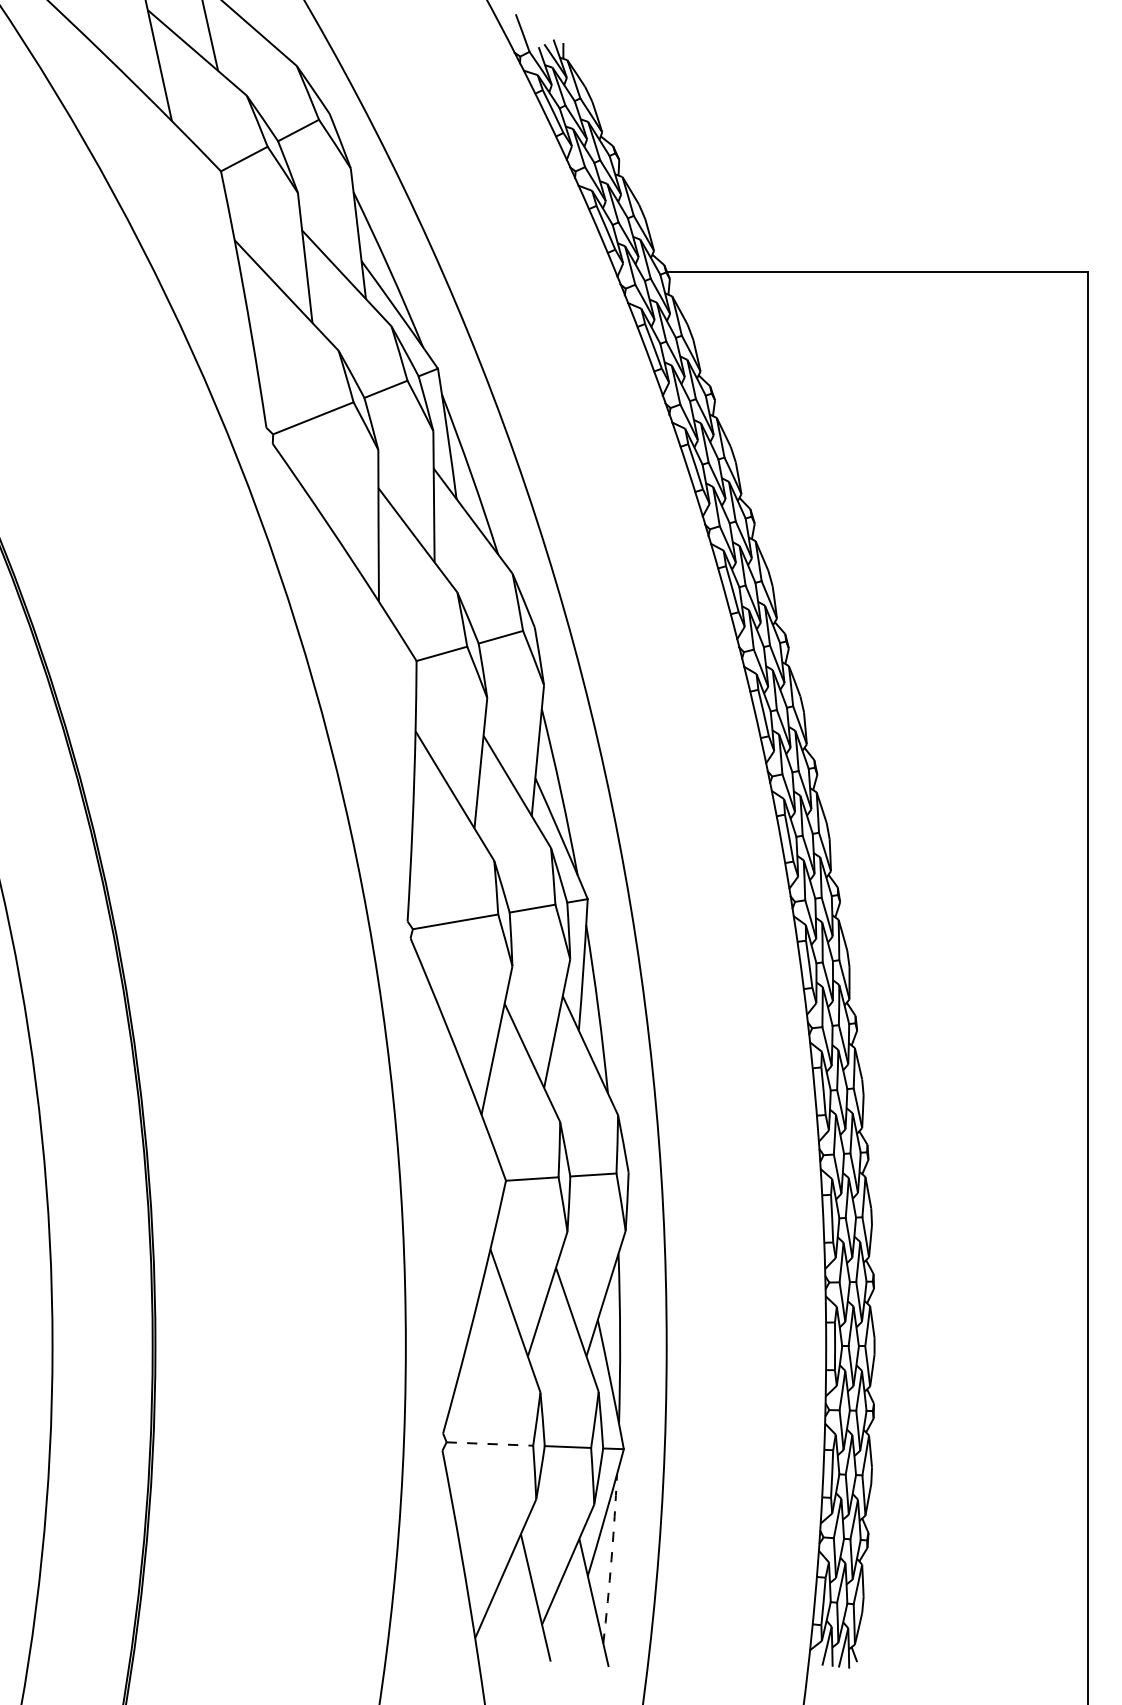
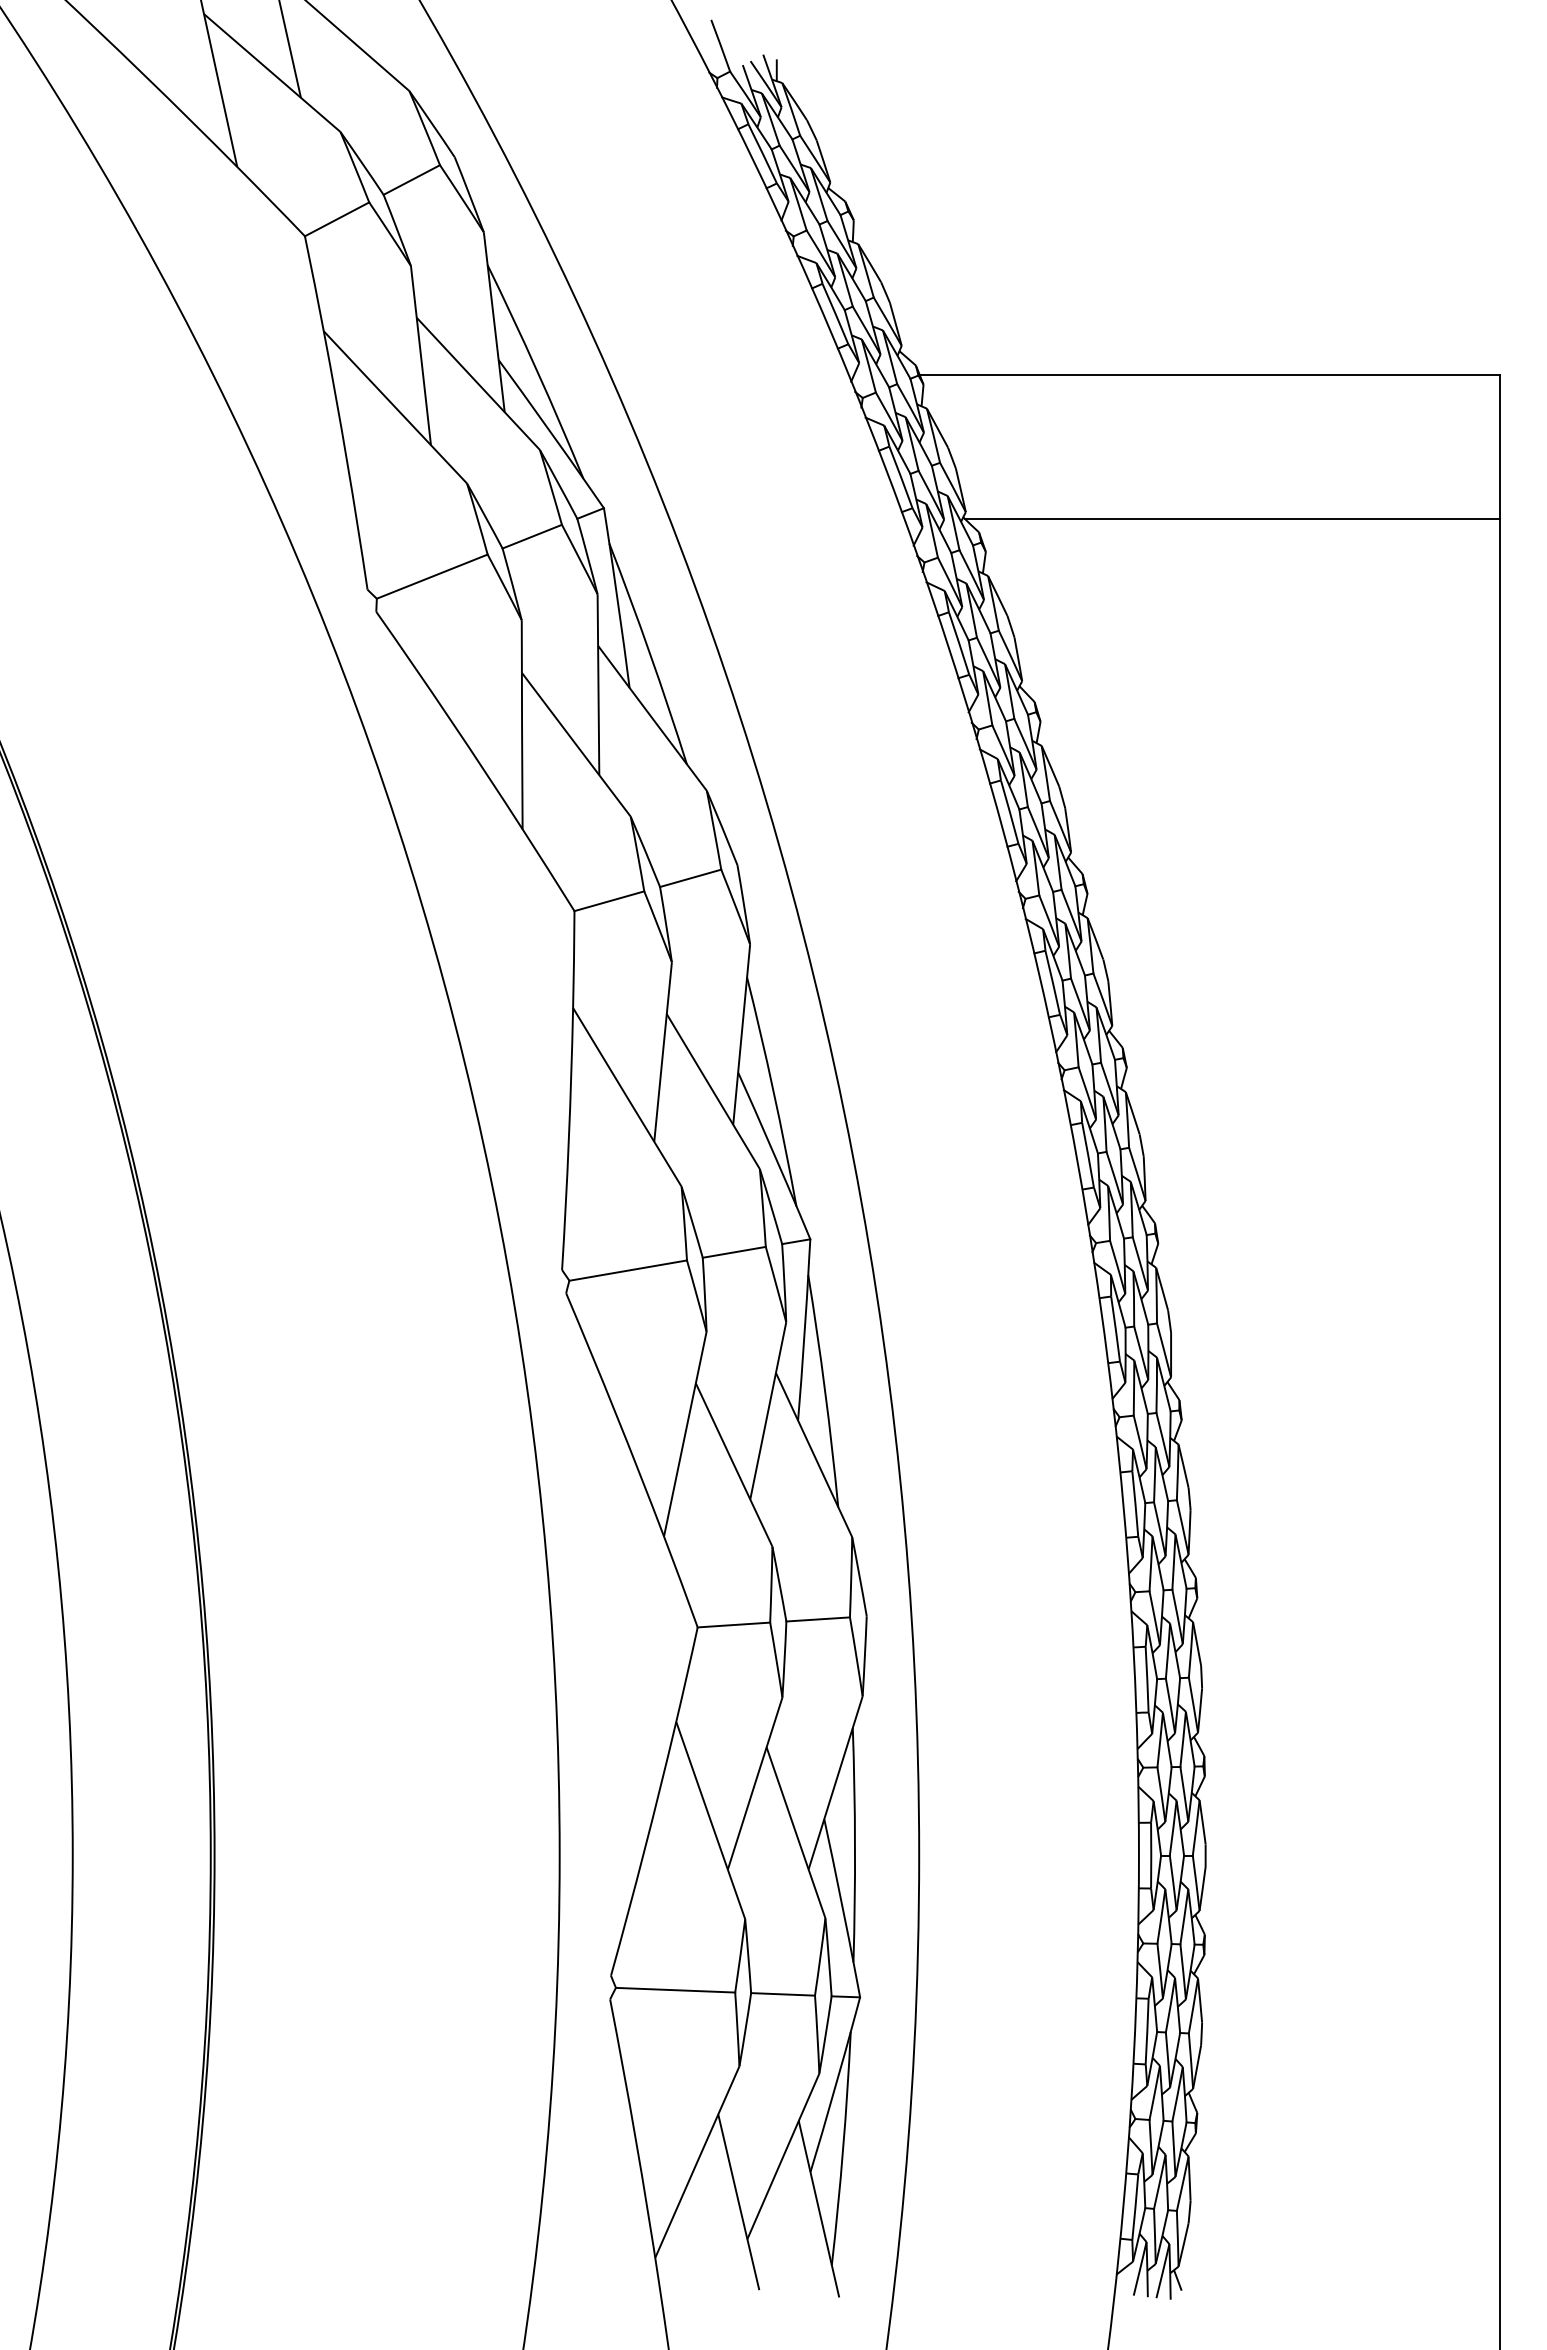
line: (894, 376) -> (1232, 519), added
line: (489, 1444) -> (675, 1990), dashed -> solid
arc: (611, 1558) -> (843, 2148), dashed -> solid

